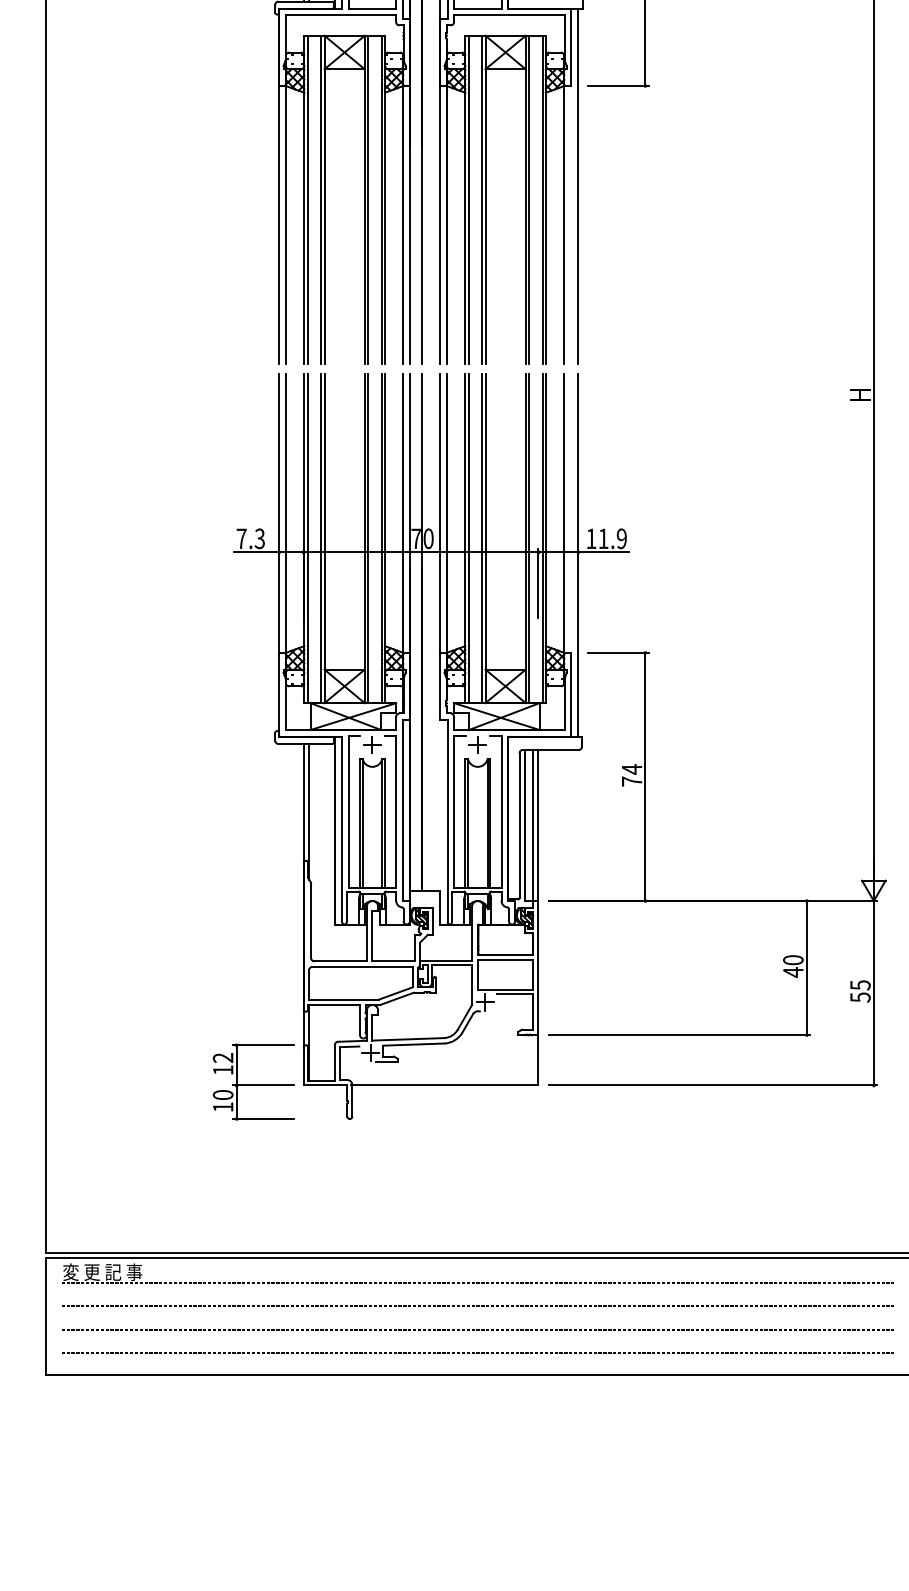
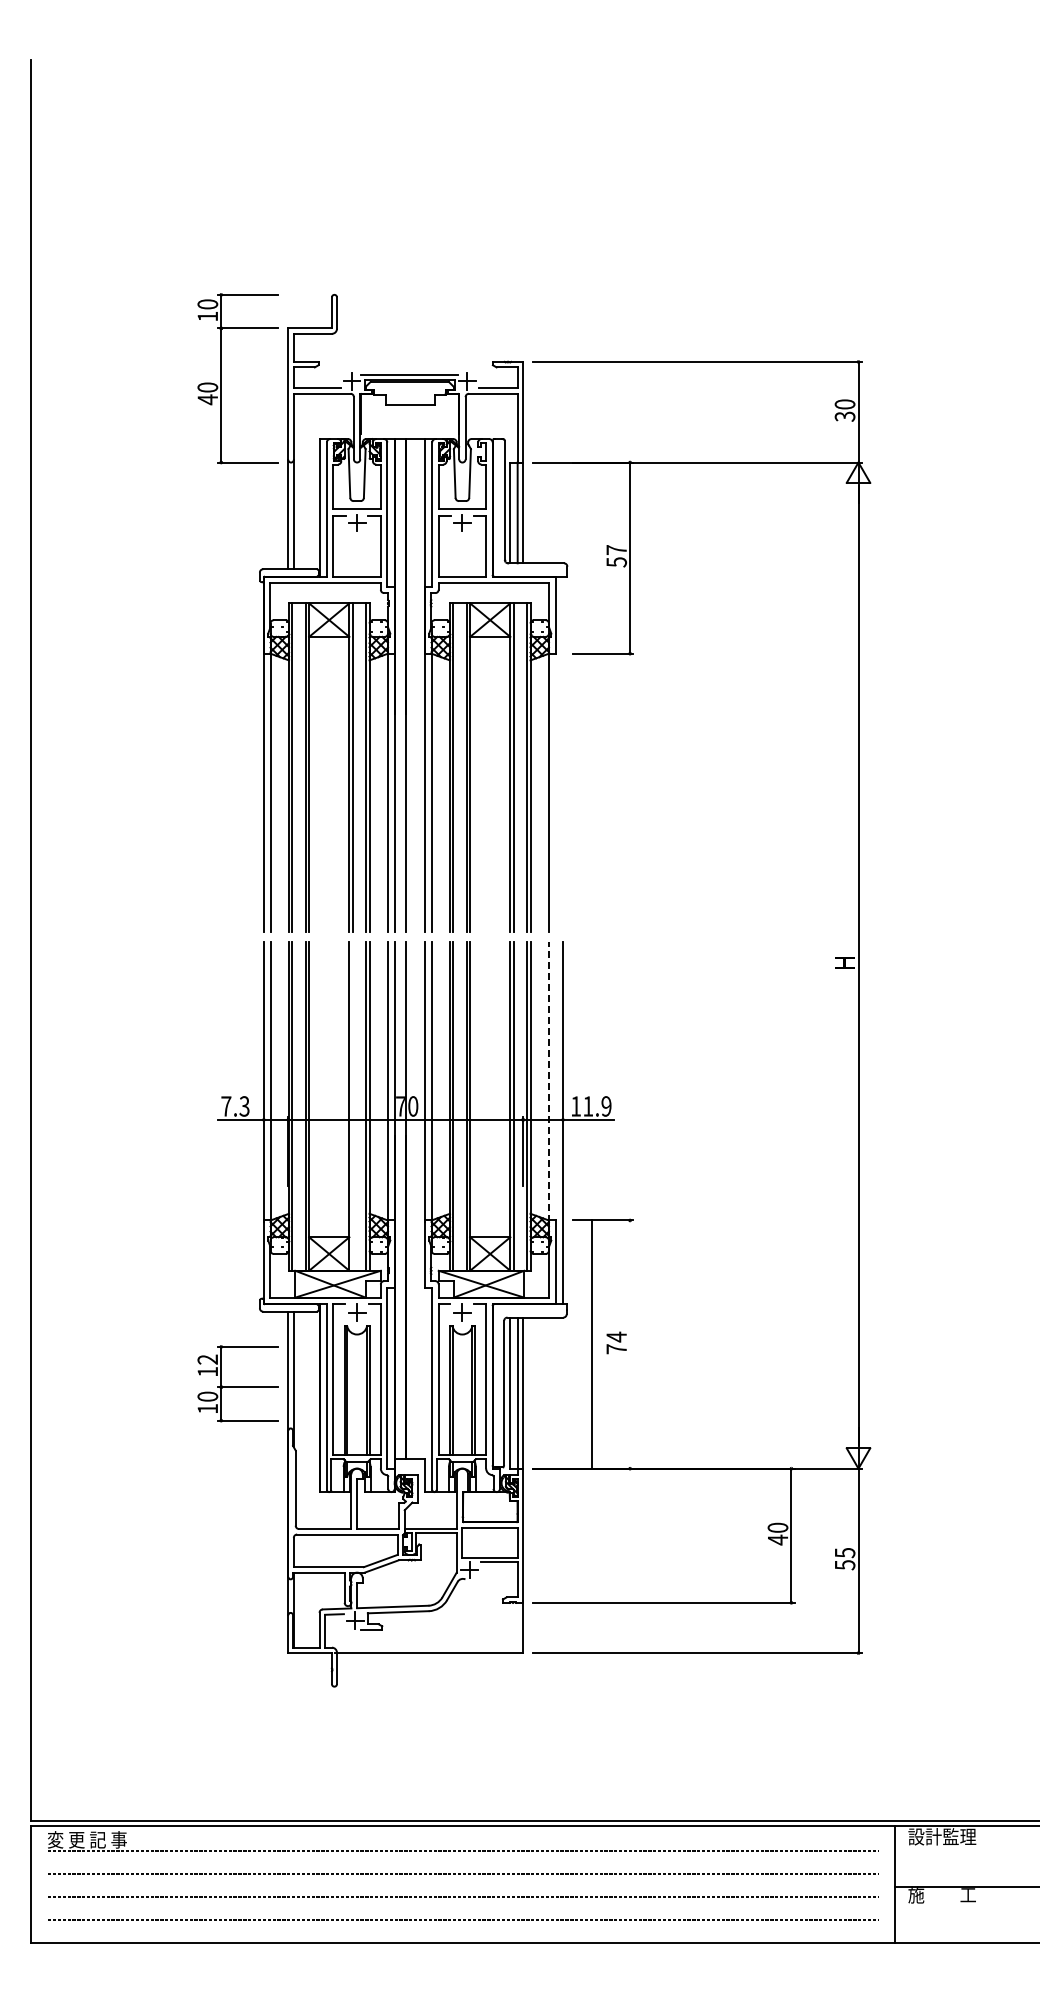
line: (578, 186) -> (563, 754), removed
line: (563, 513) -> (548, 1081), solid -> dashed
line: (367, 538) -> (352, 1106), removed
line: (645, 776) -> (592, 1344), moved
part: (252, 1081) -> (237, 1383), moved

